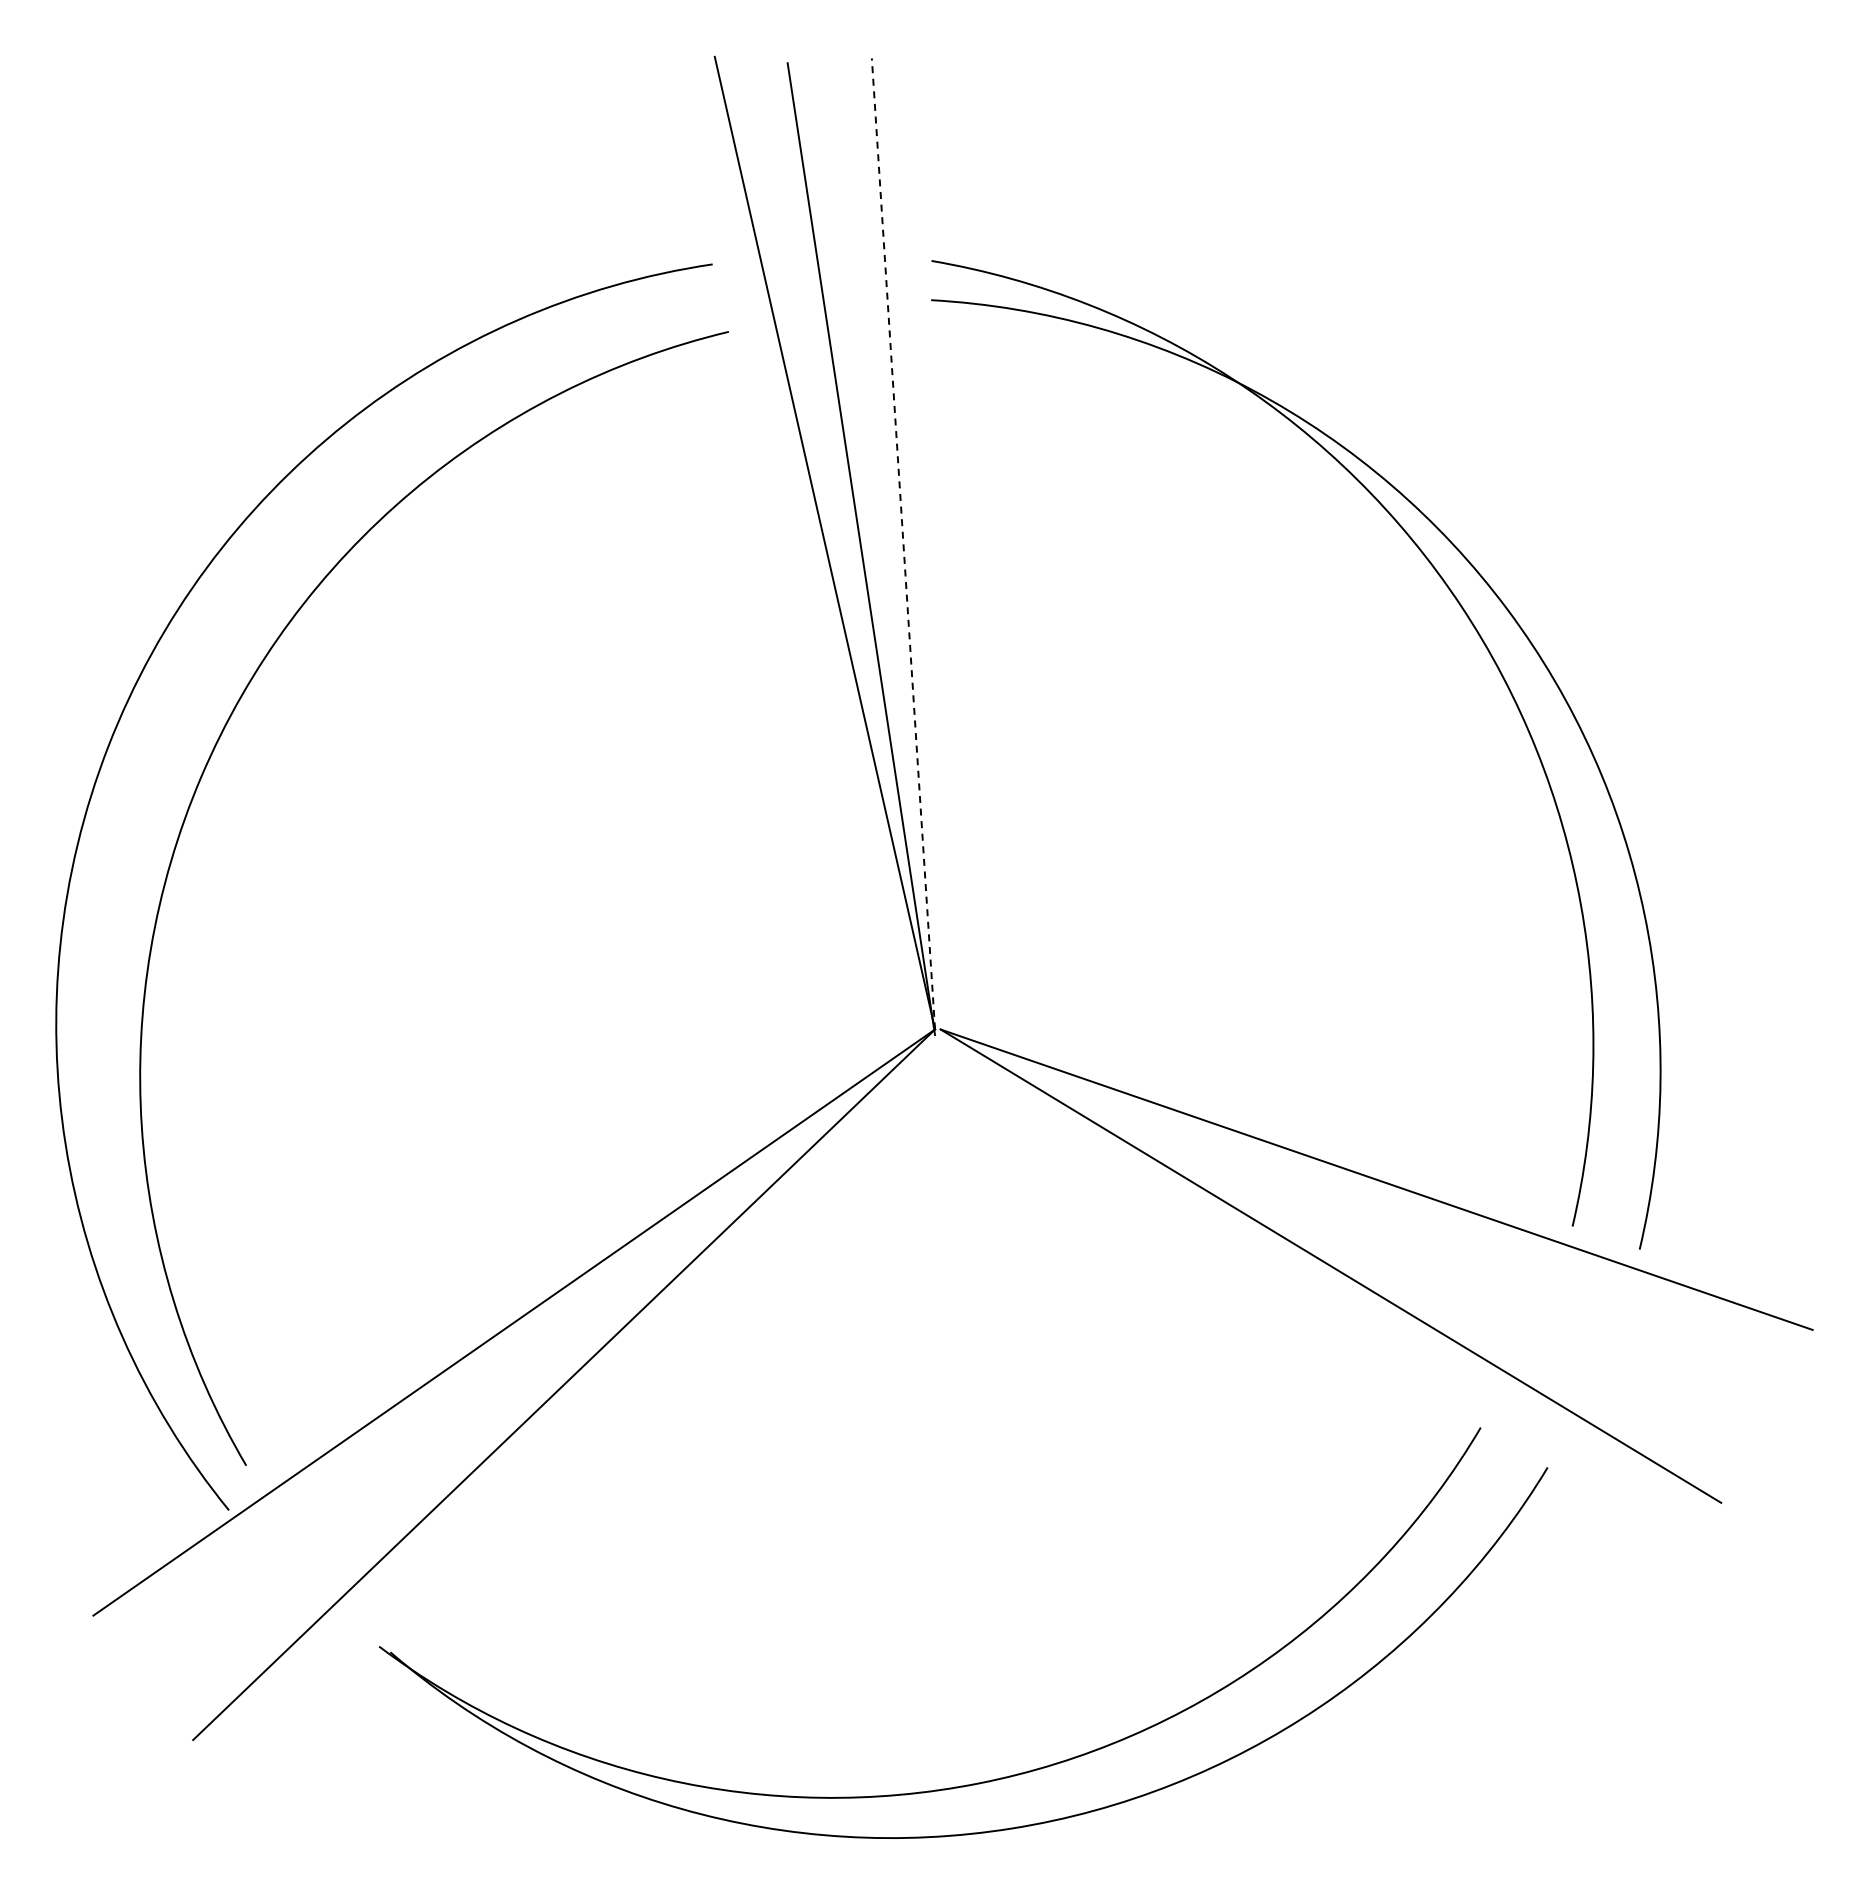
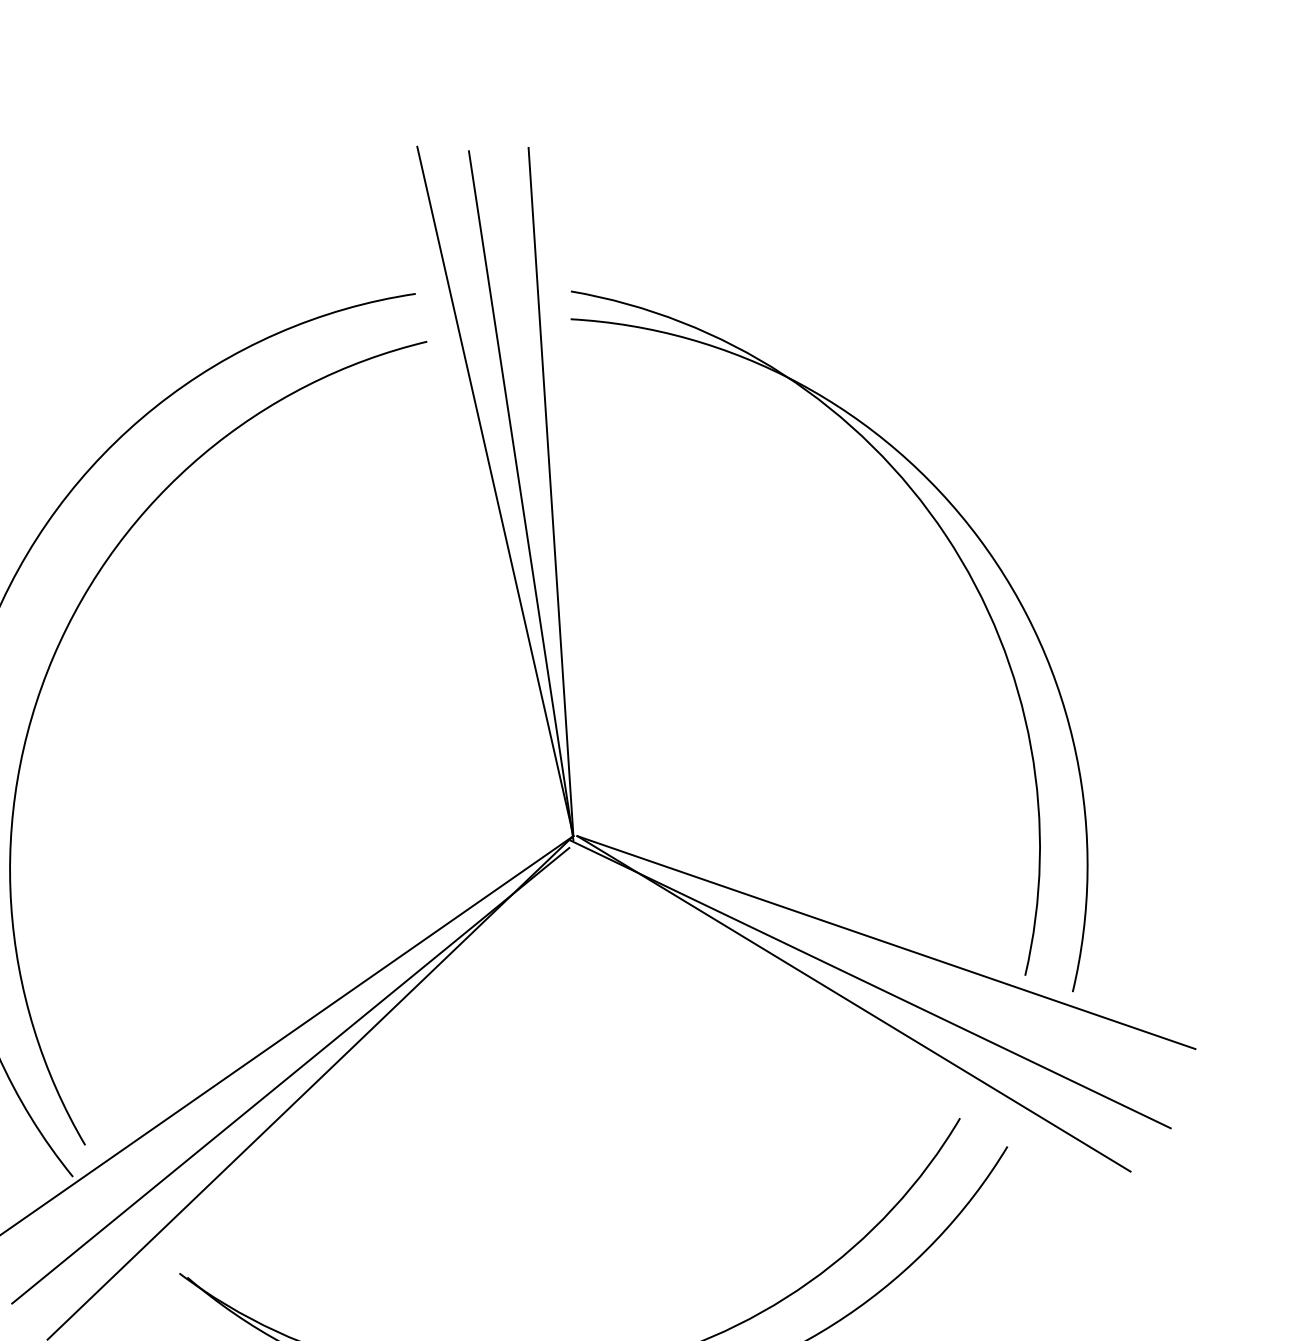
line: (903, 543) -> (551, 491), dashed -> solid
line: (1353, 1238) -> (869, 984), added
line: (536, 1367) -> (290, 1075), added

